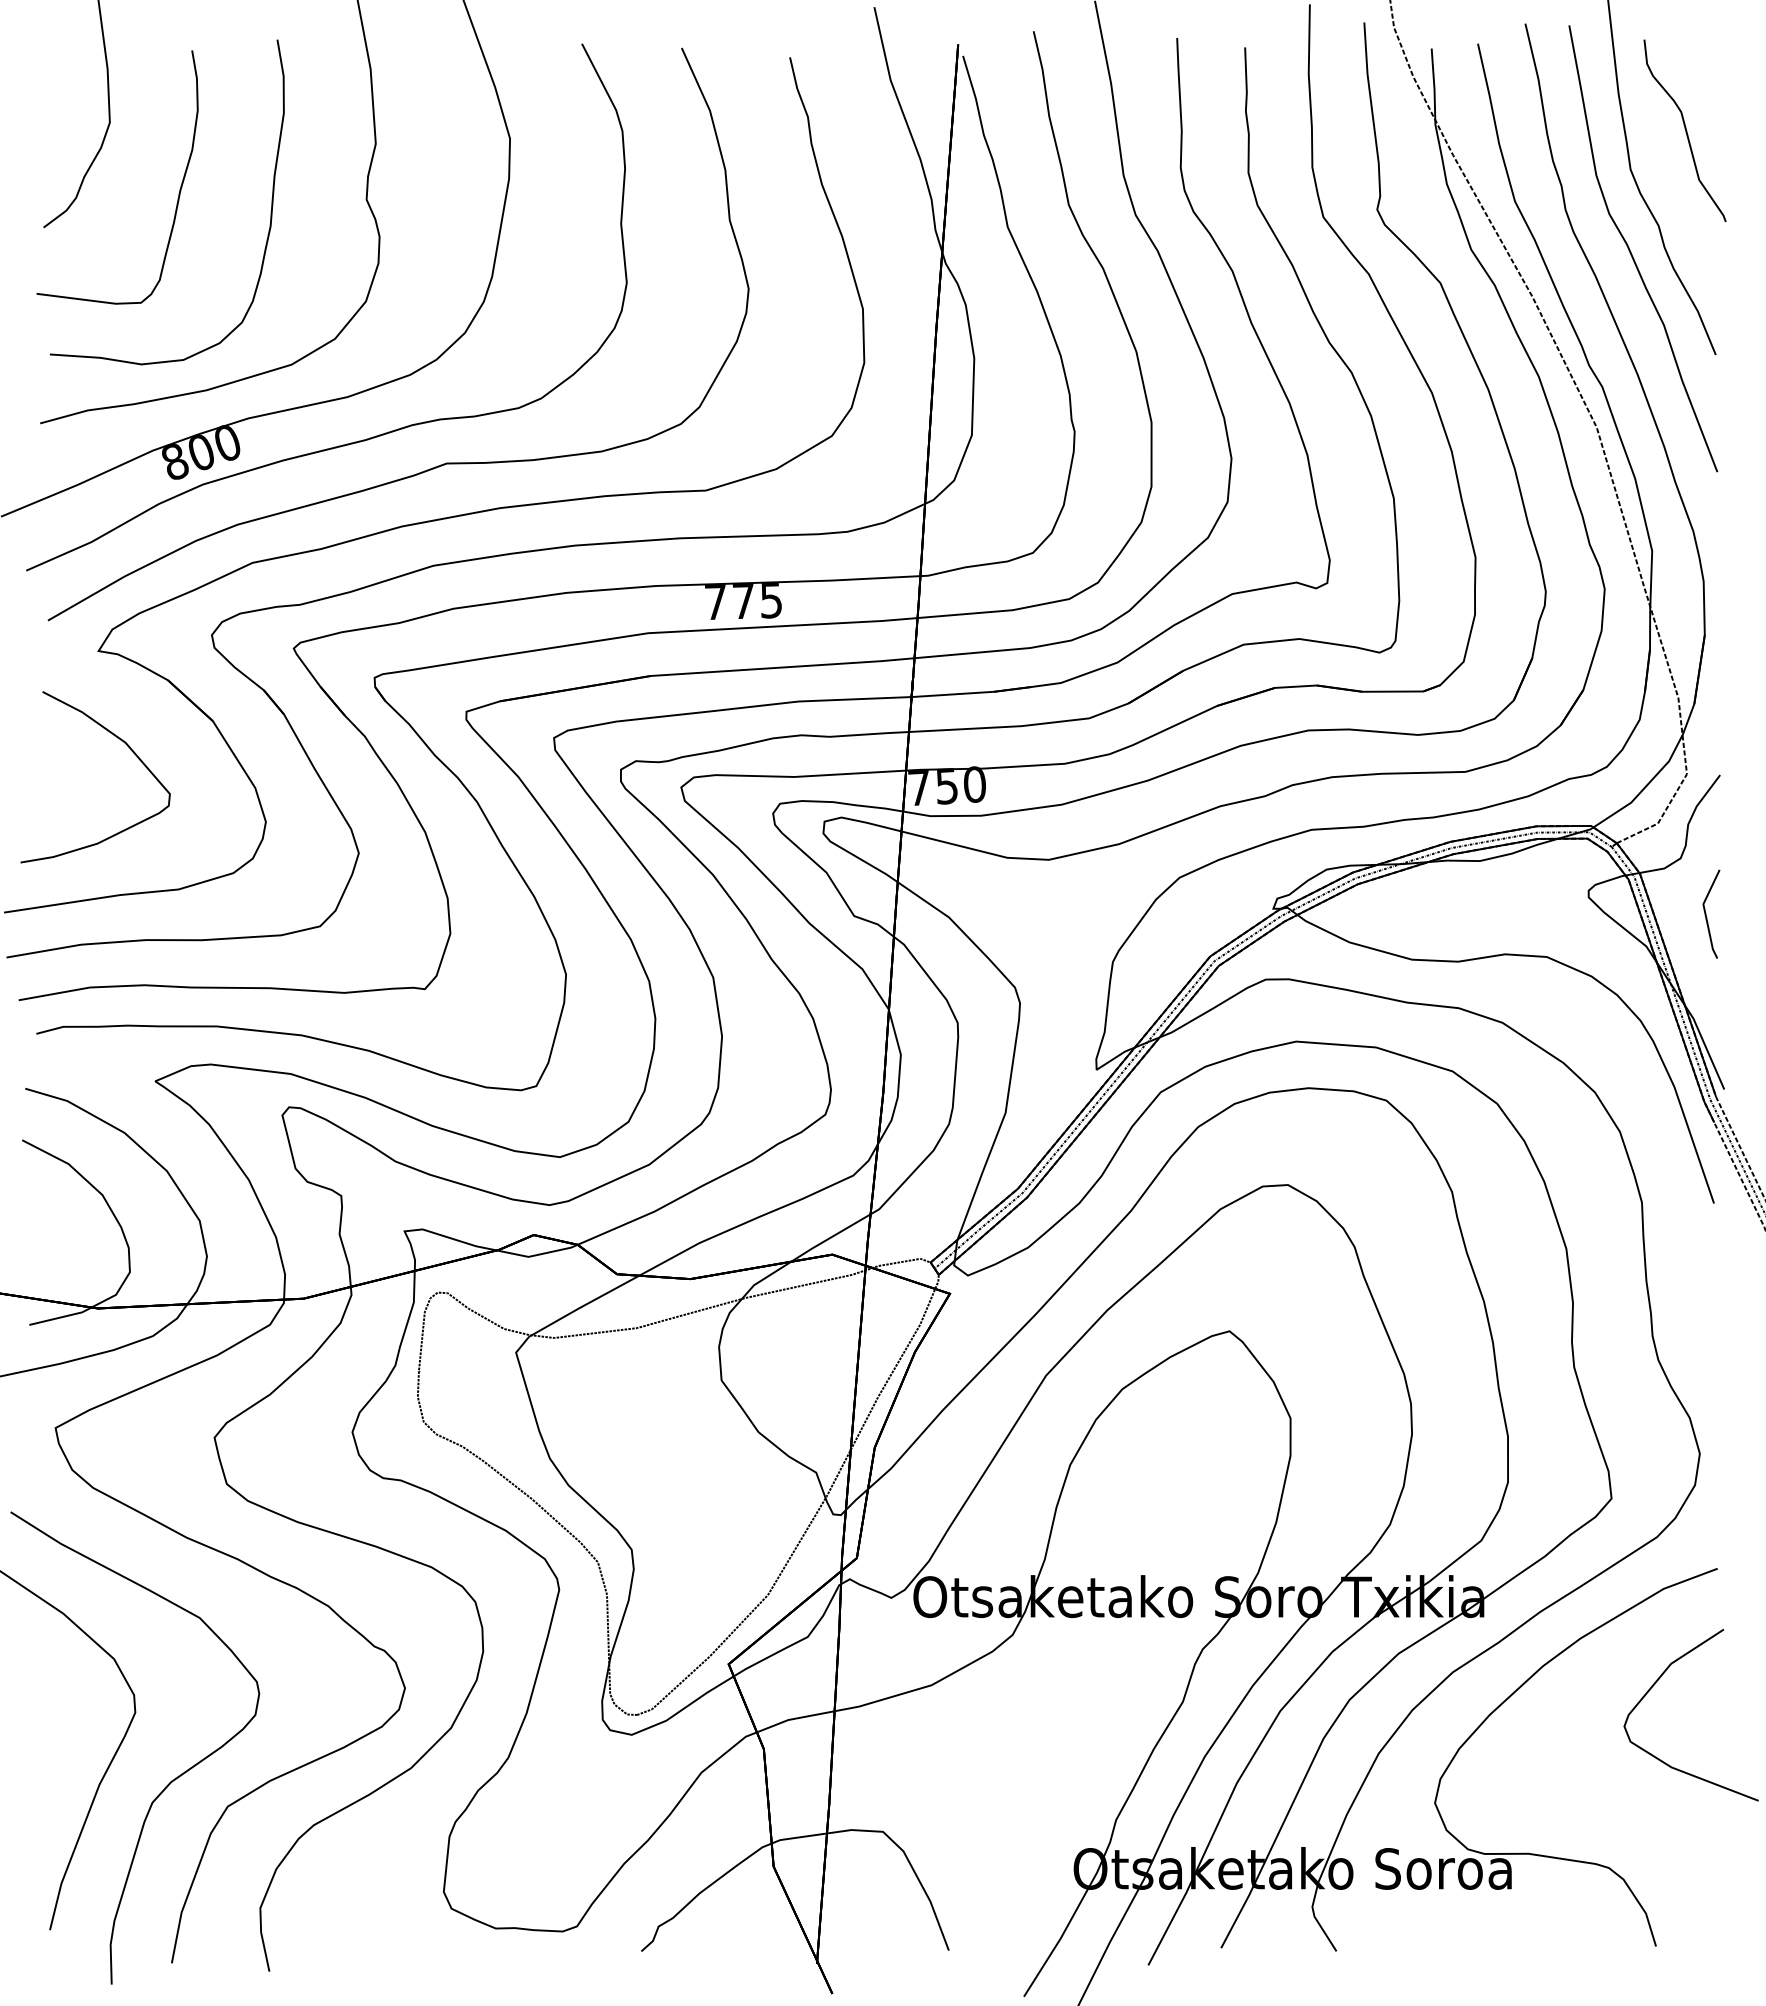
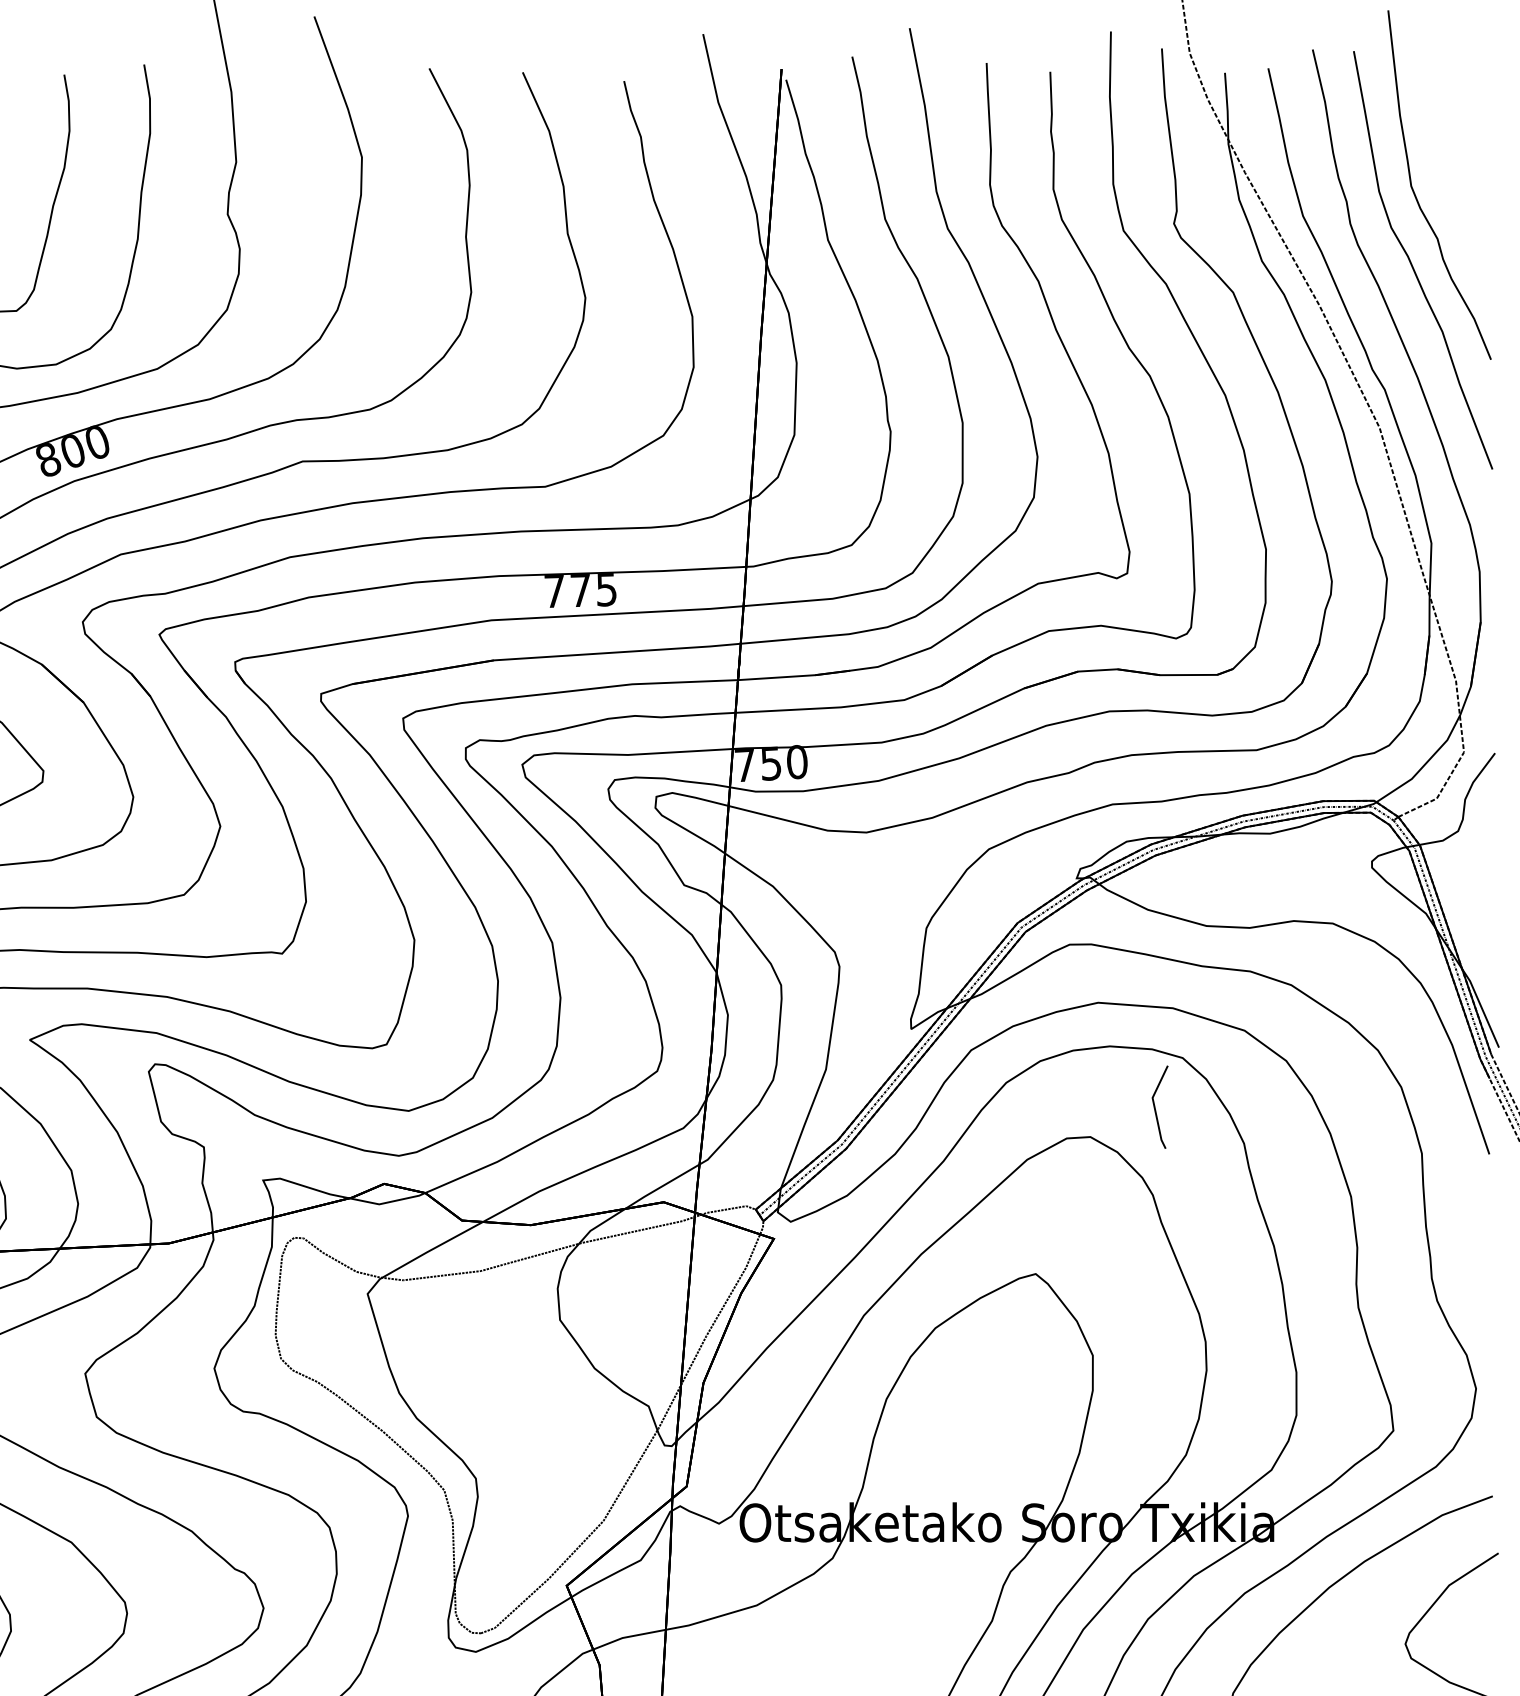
curve: (1685, 130) -> (1462, 149), removed
part: (1711, 913) -> (1160, 1106), moved

